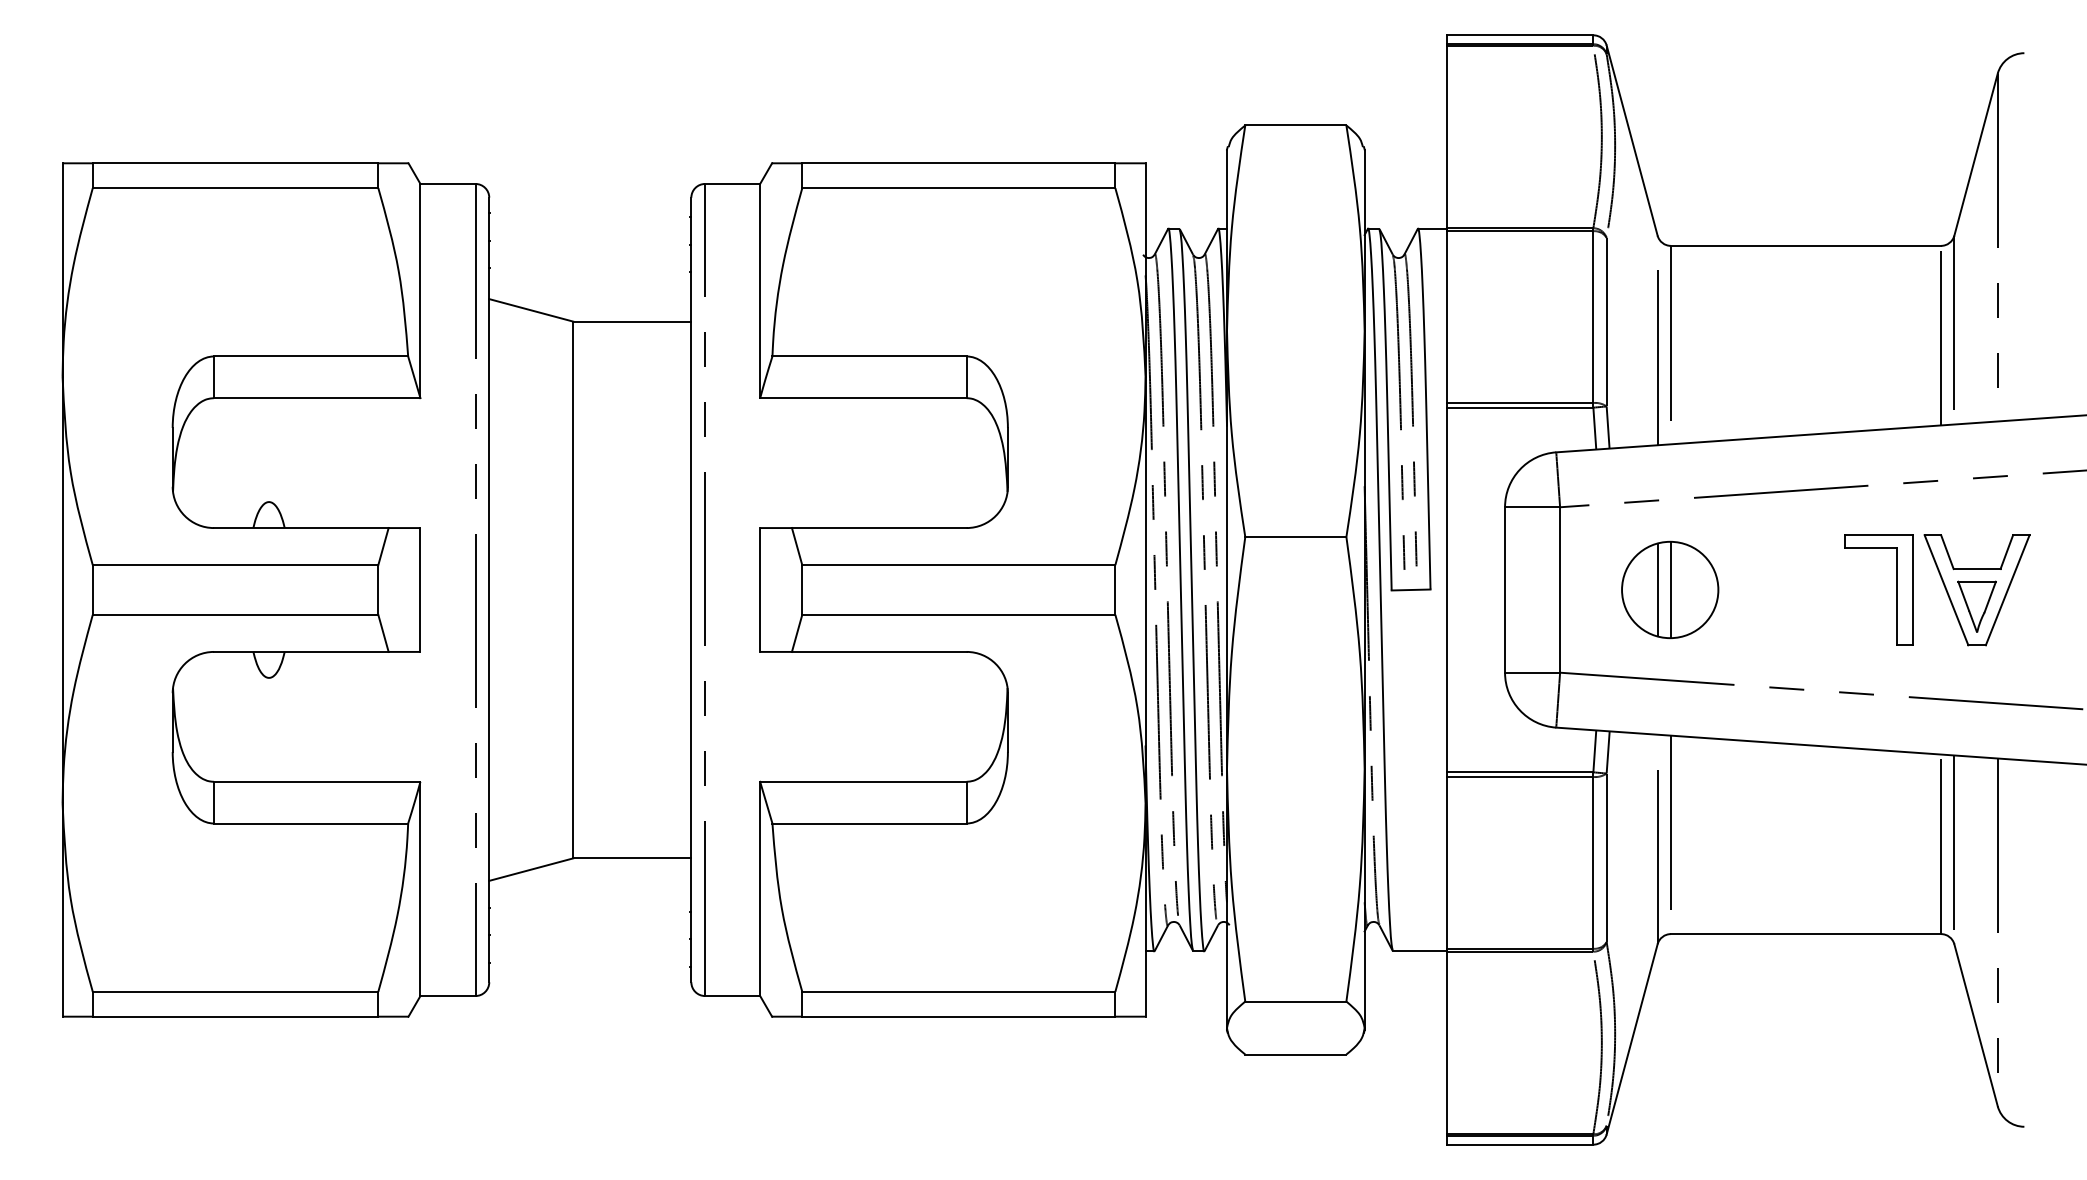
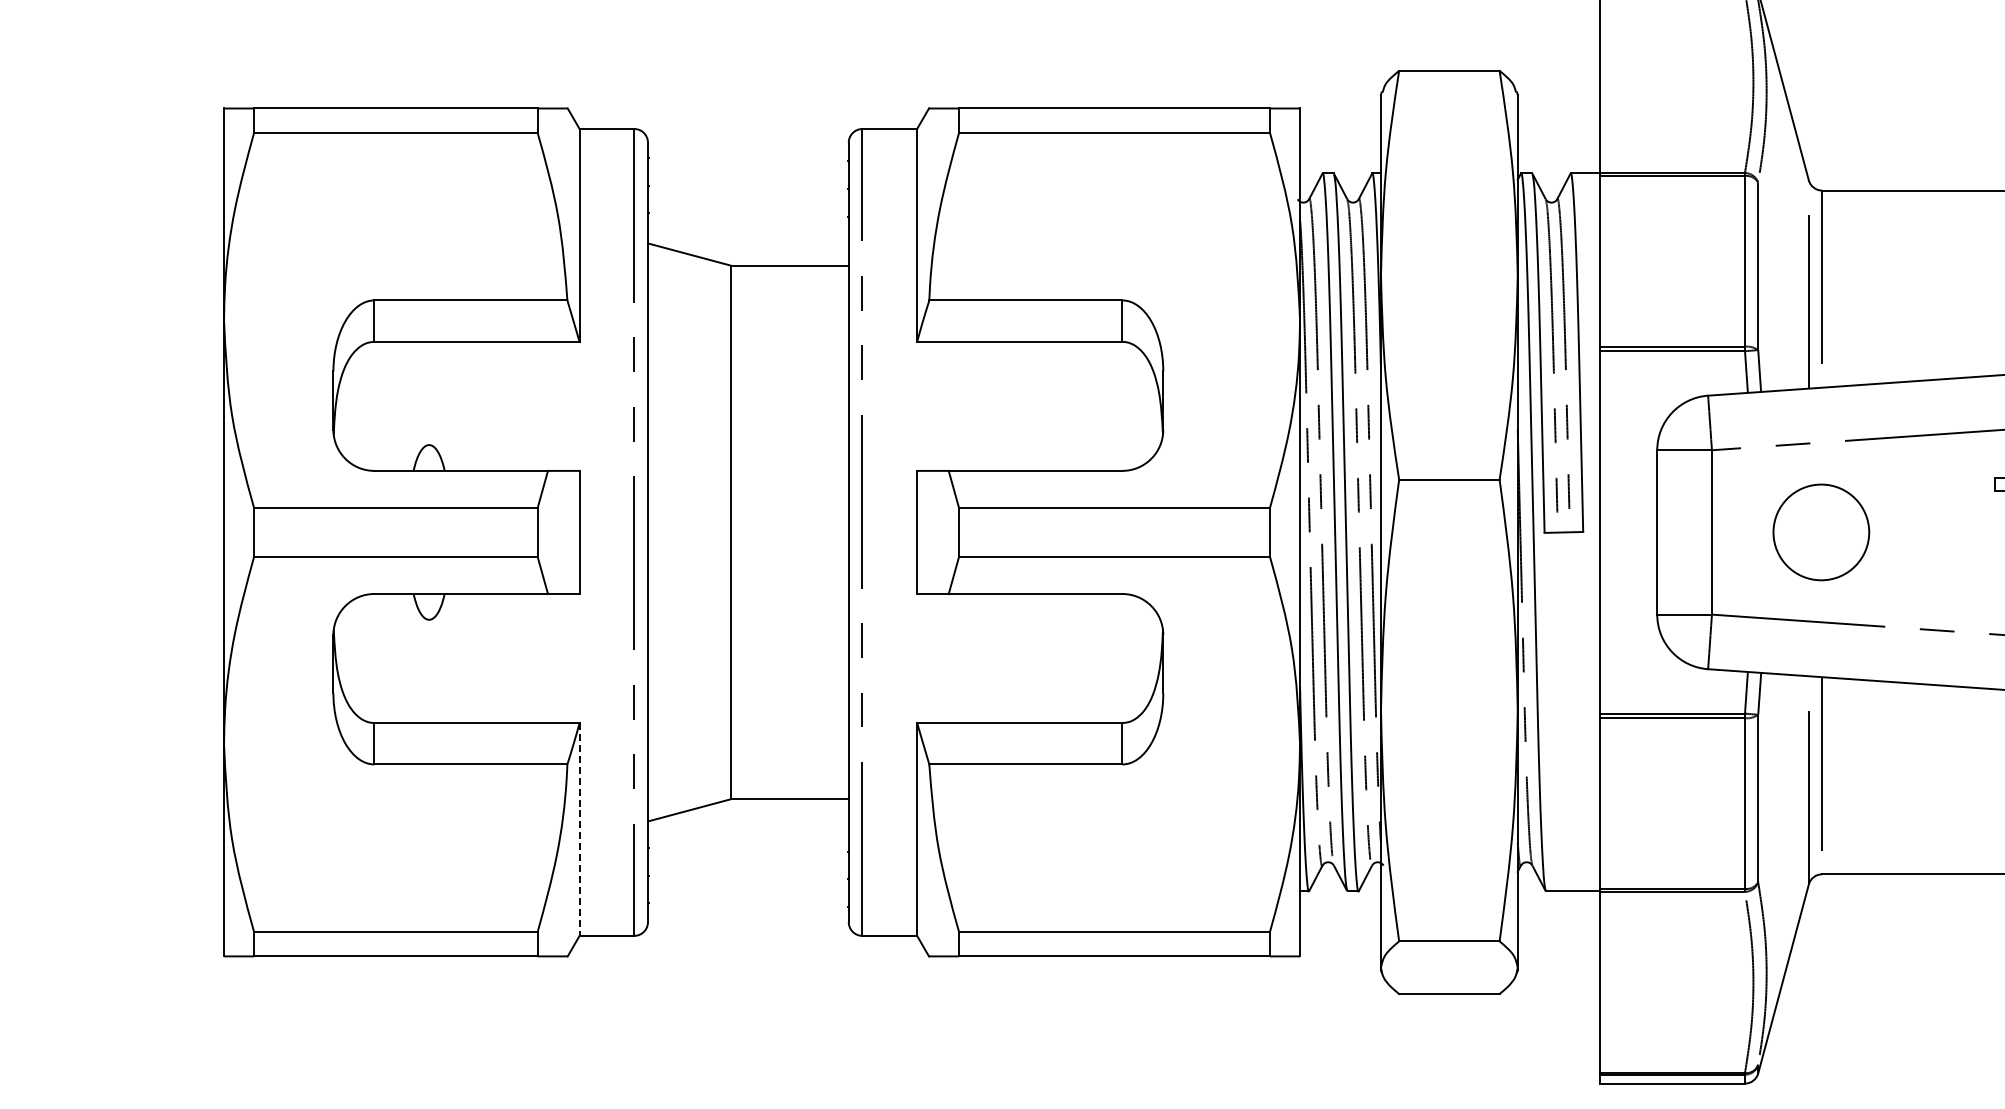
line: (1657, 589) -> (1808, 531), removed
line: (1670, 589) -> (1821, 531), removed
line: (420, 889) -> (579, 830), solid -> dashed

